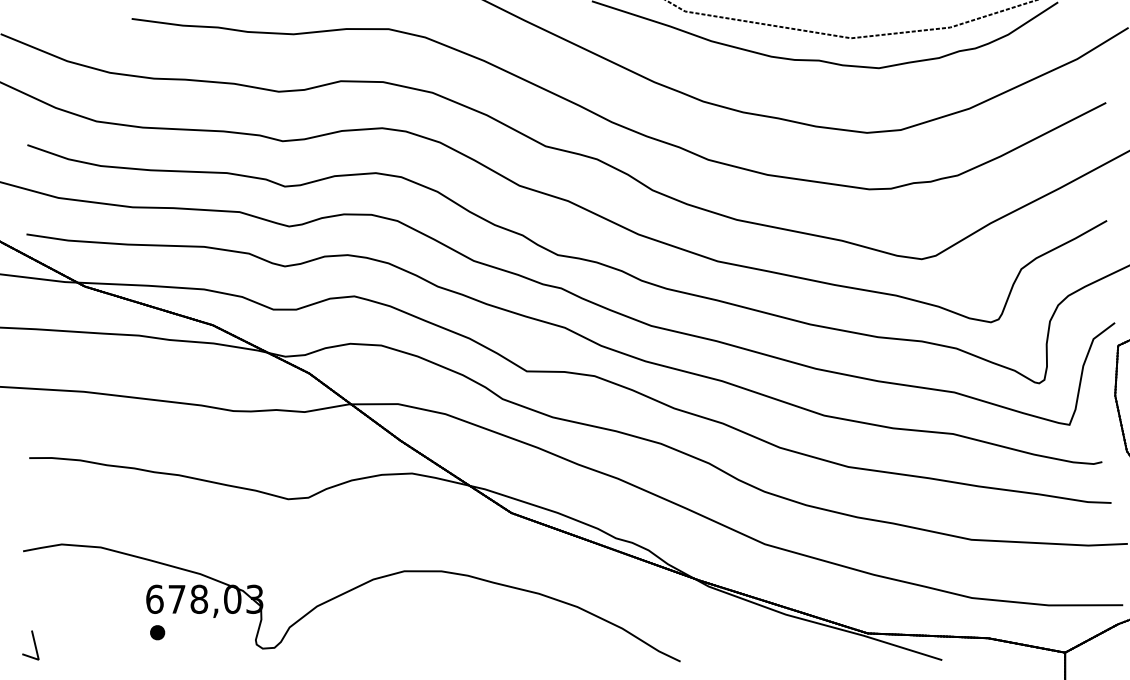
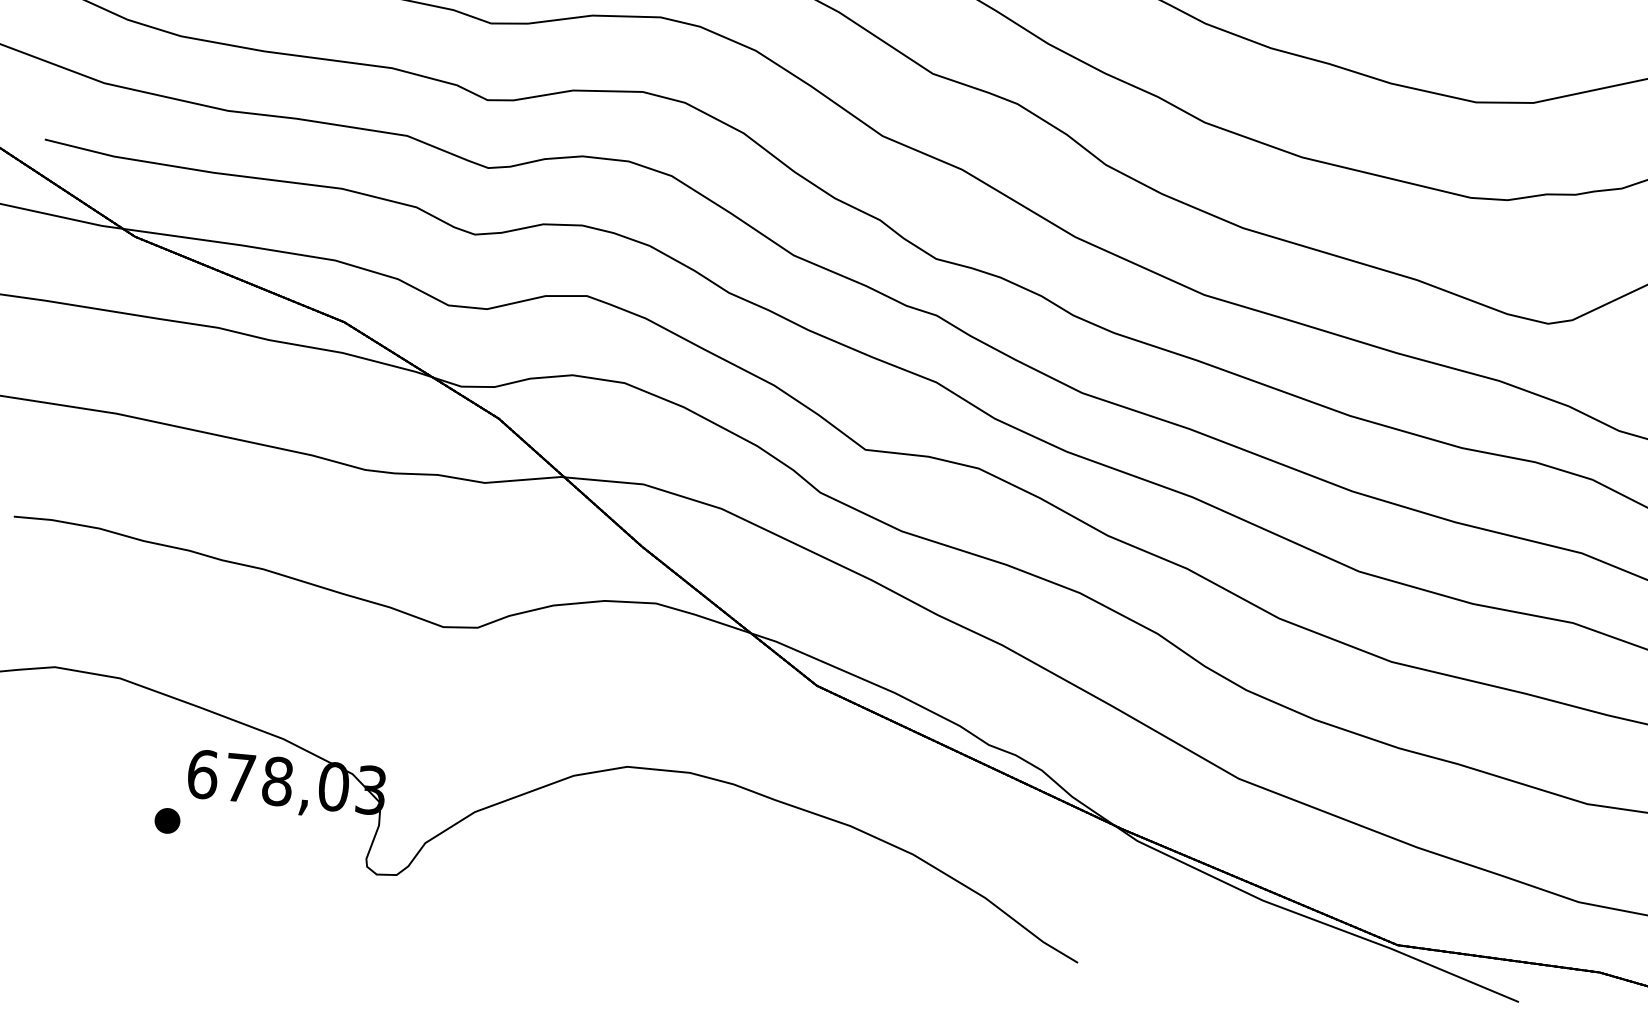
part: (157, 632) -> (167, 820), moved

